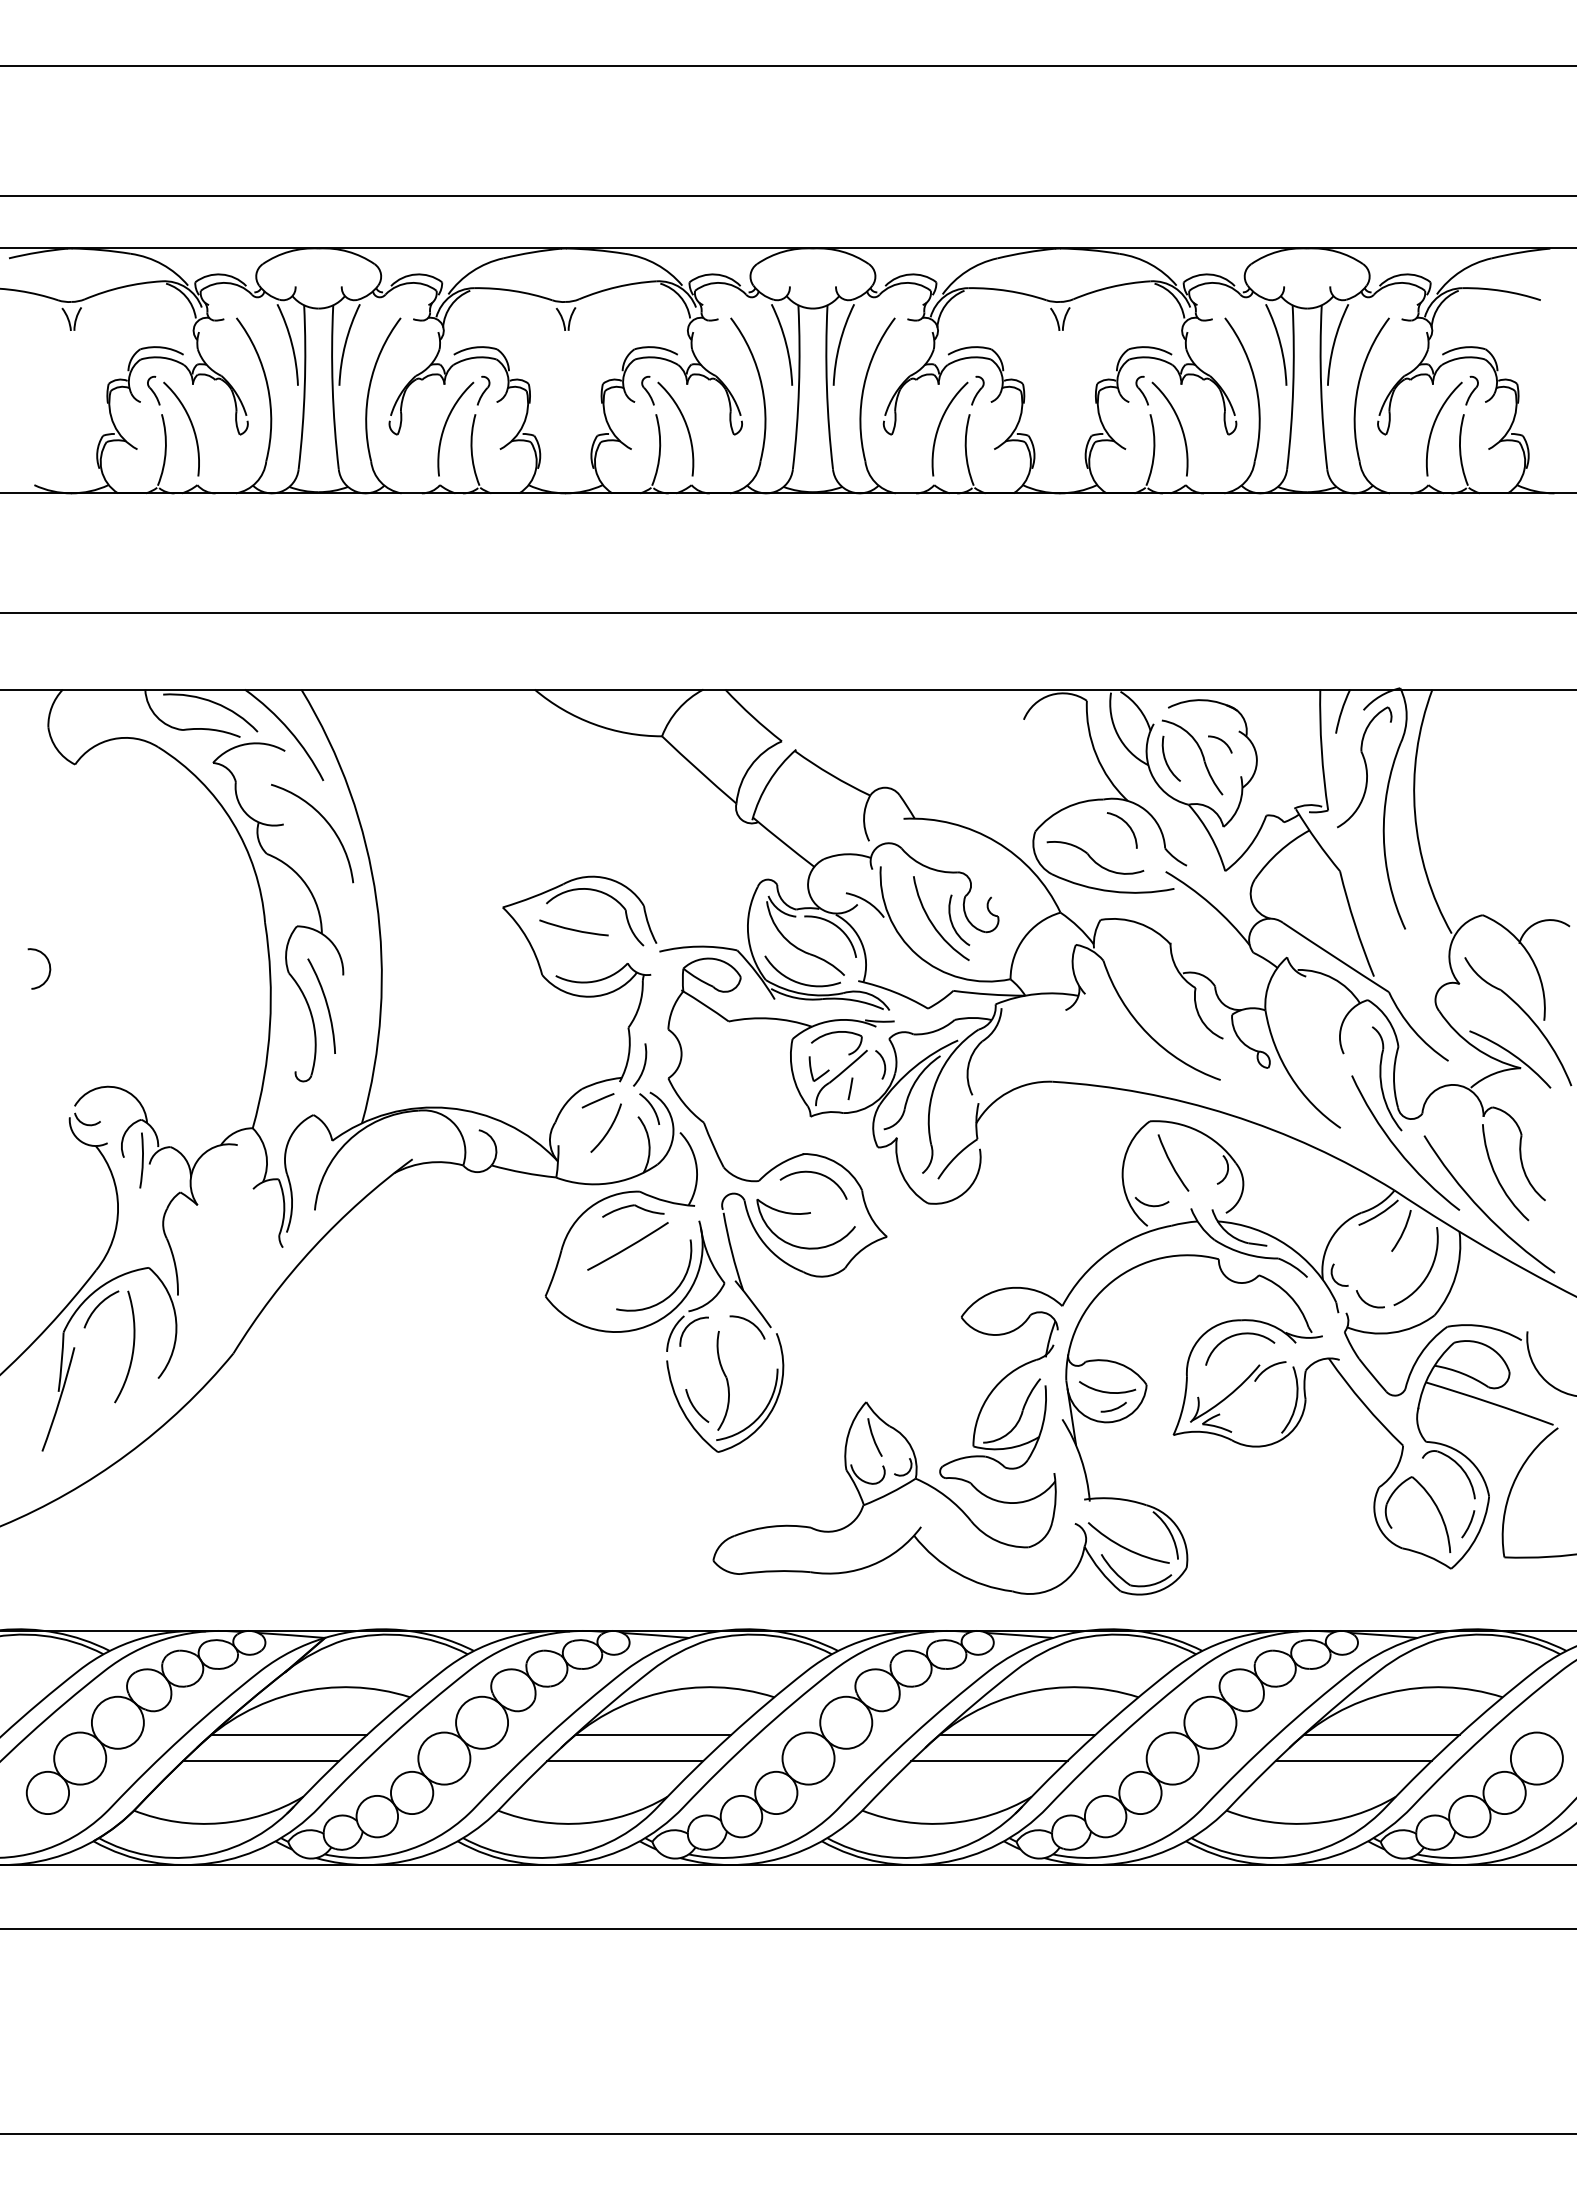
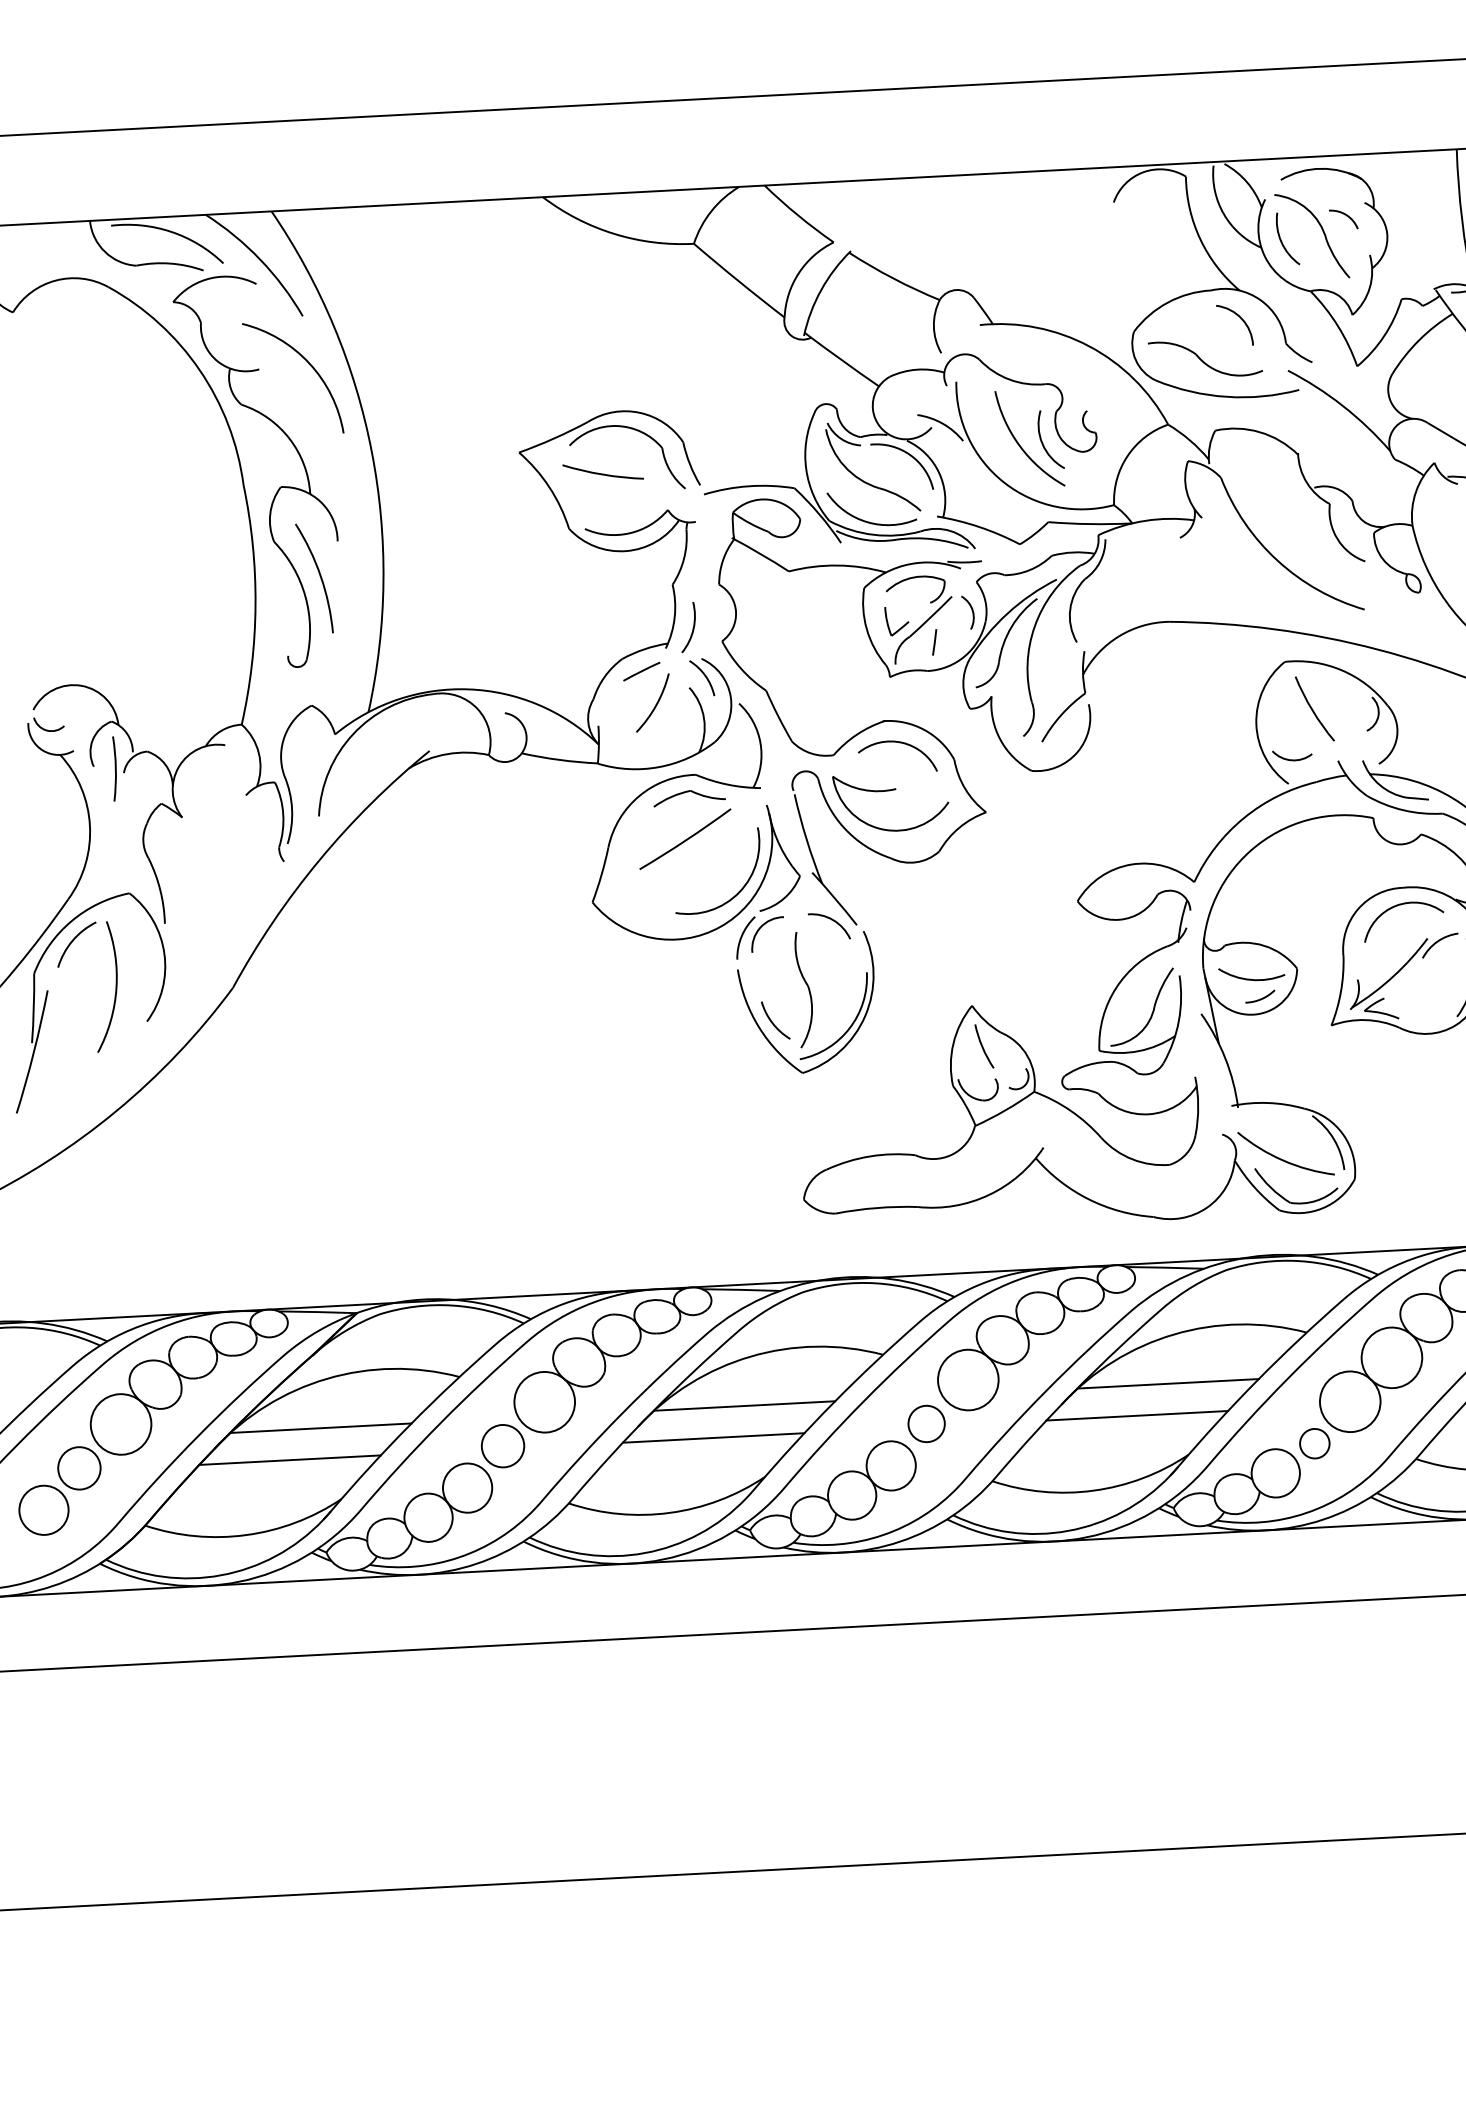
circle: (80, 1758) -> (79, 1468), size x0.7
circle: (444, 1758) -> (503, 1446), size x0.7
circle: (808, 1758) -> (926, 1423), size x0.6
circle: (1140, 1792) -> (1314, 1443), size x0.6

